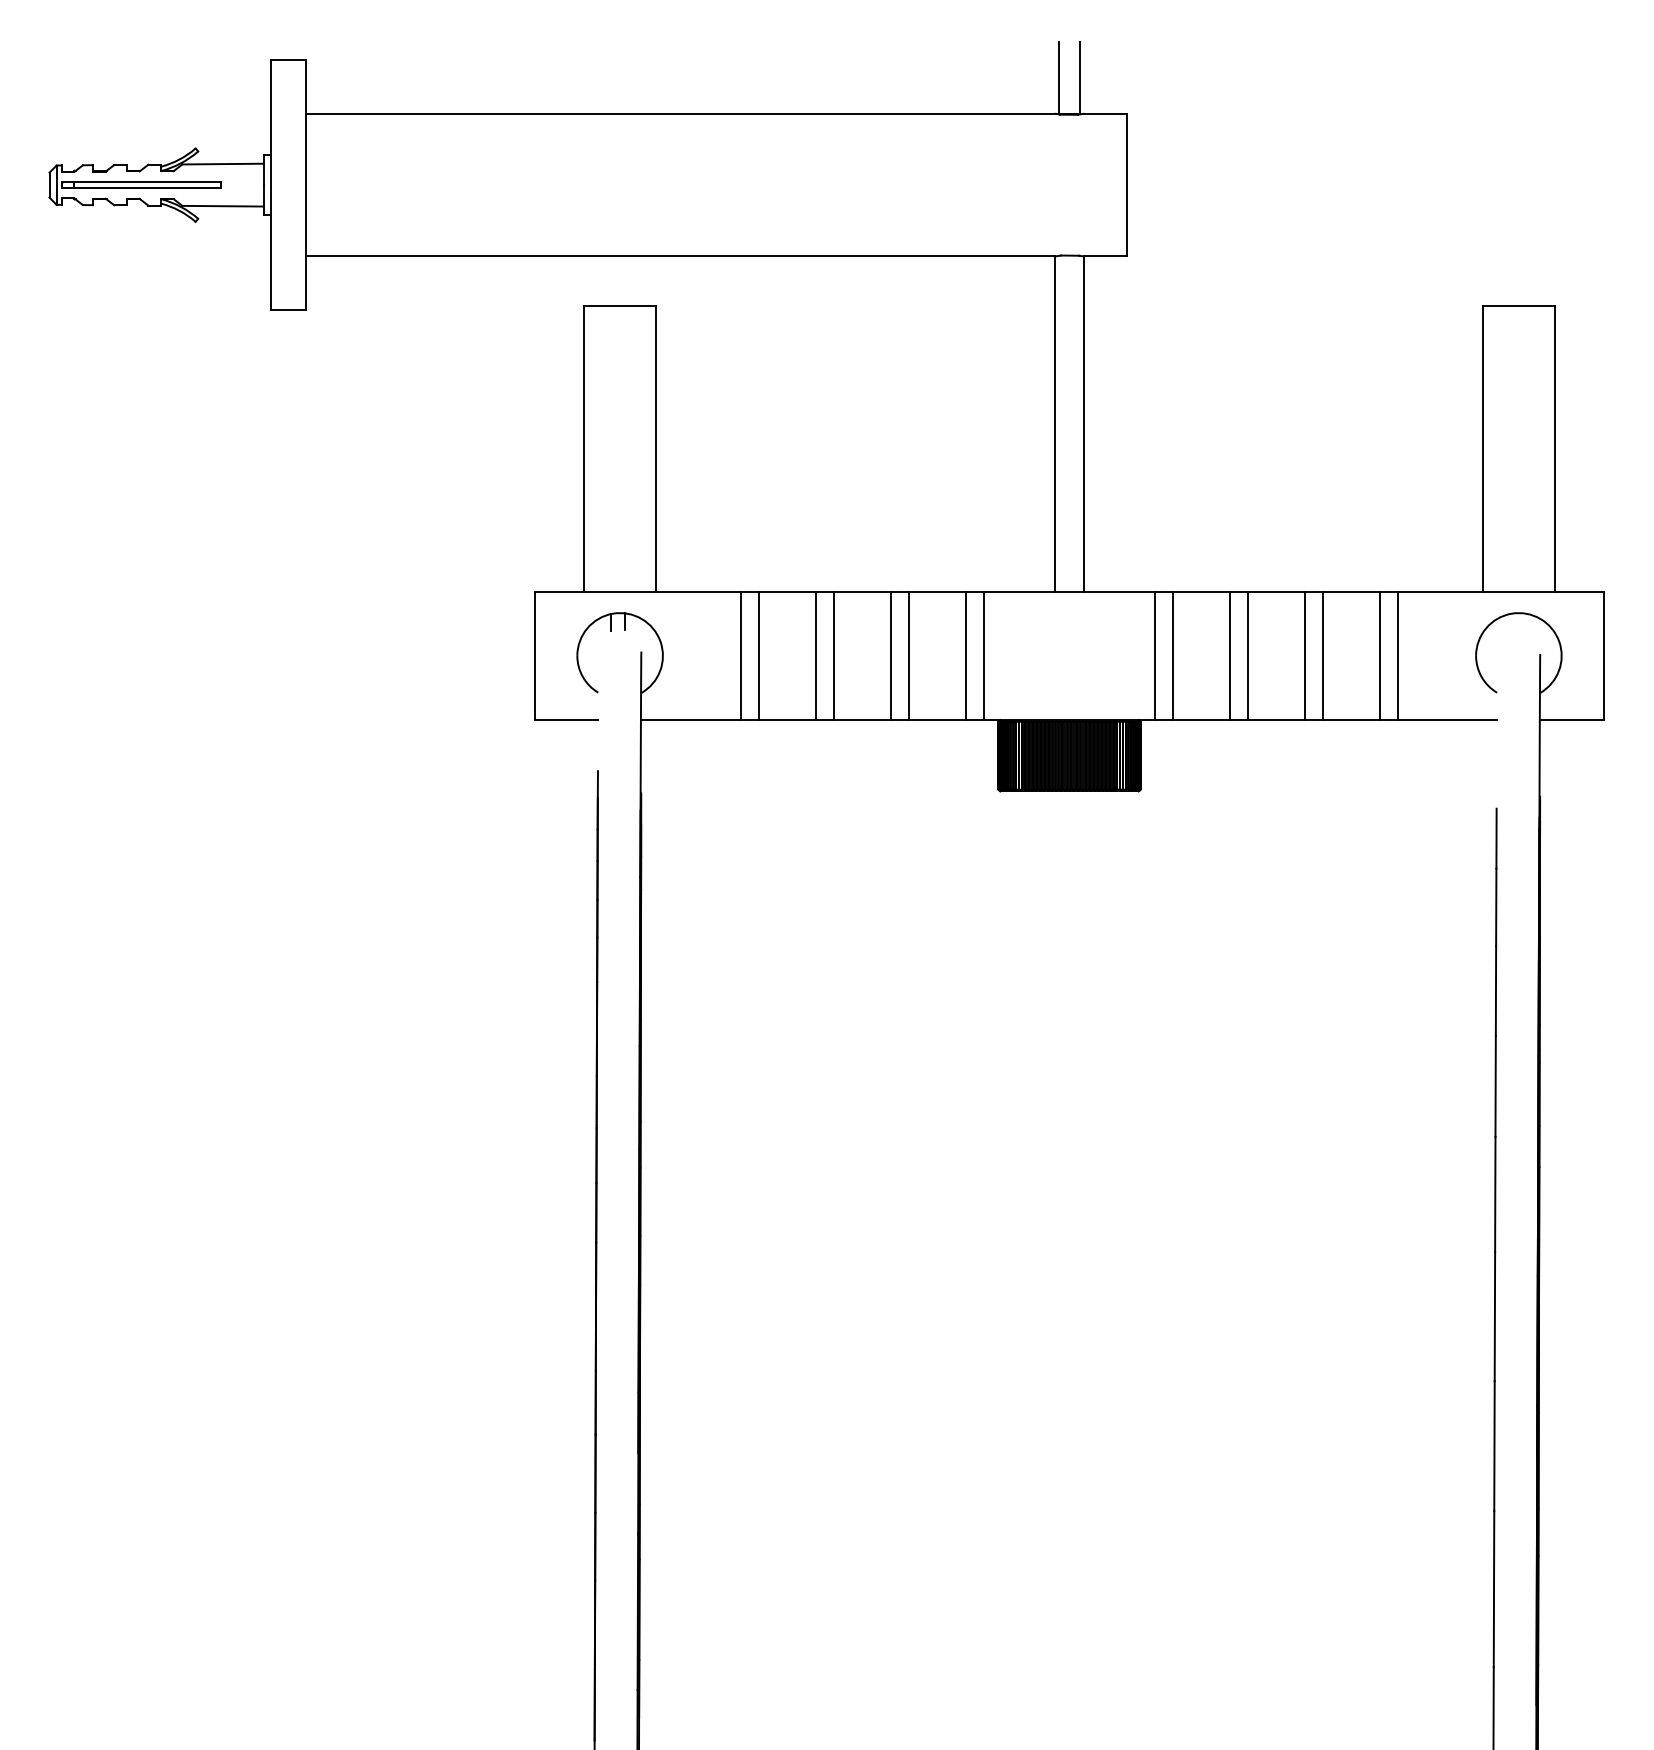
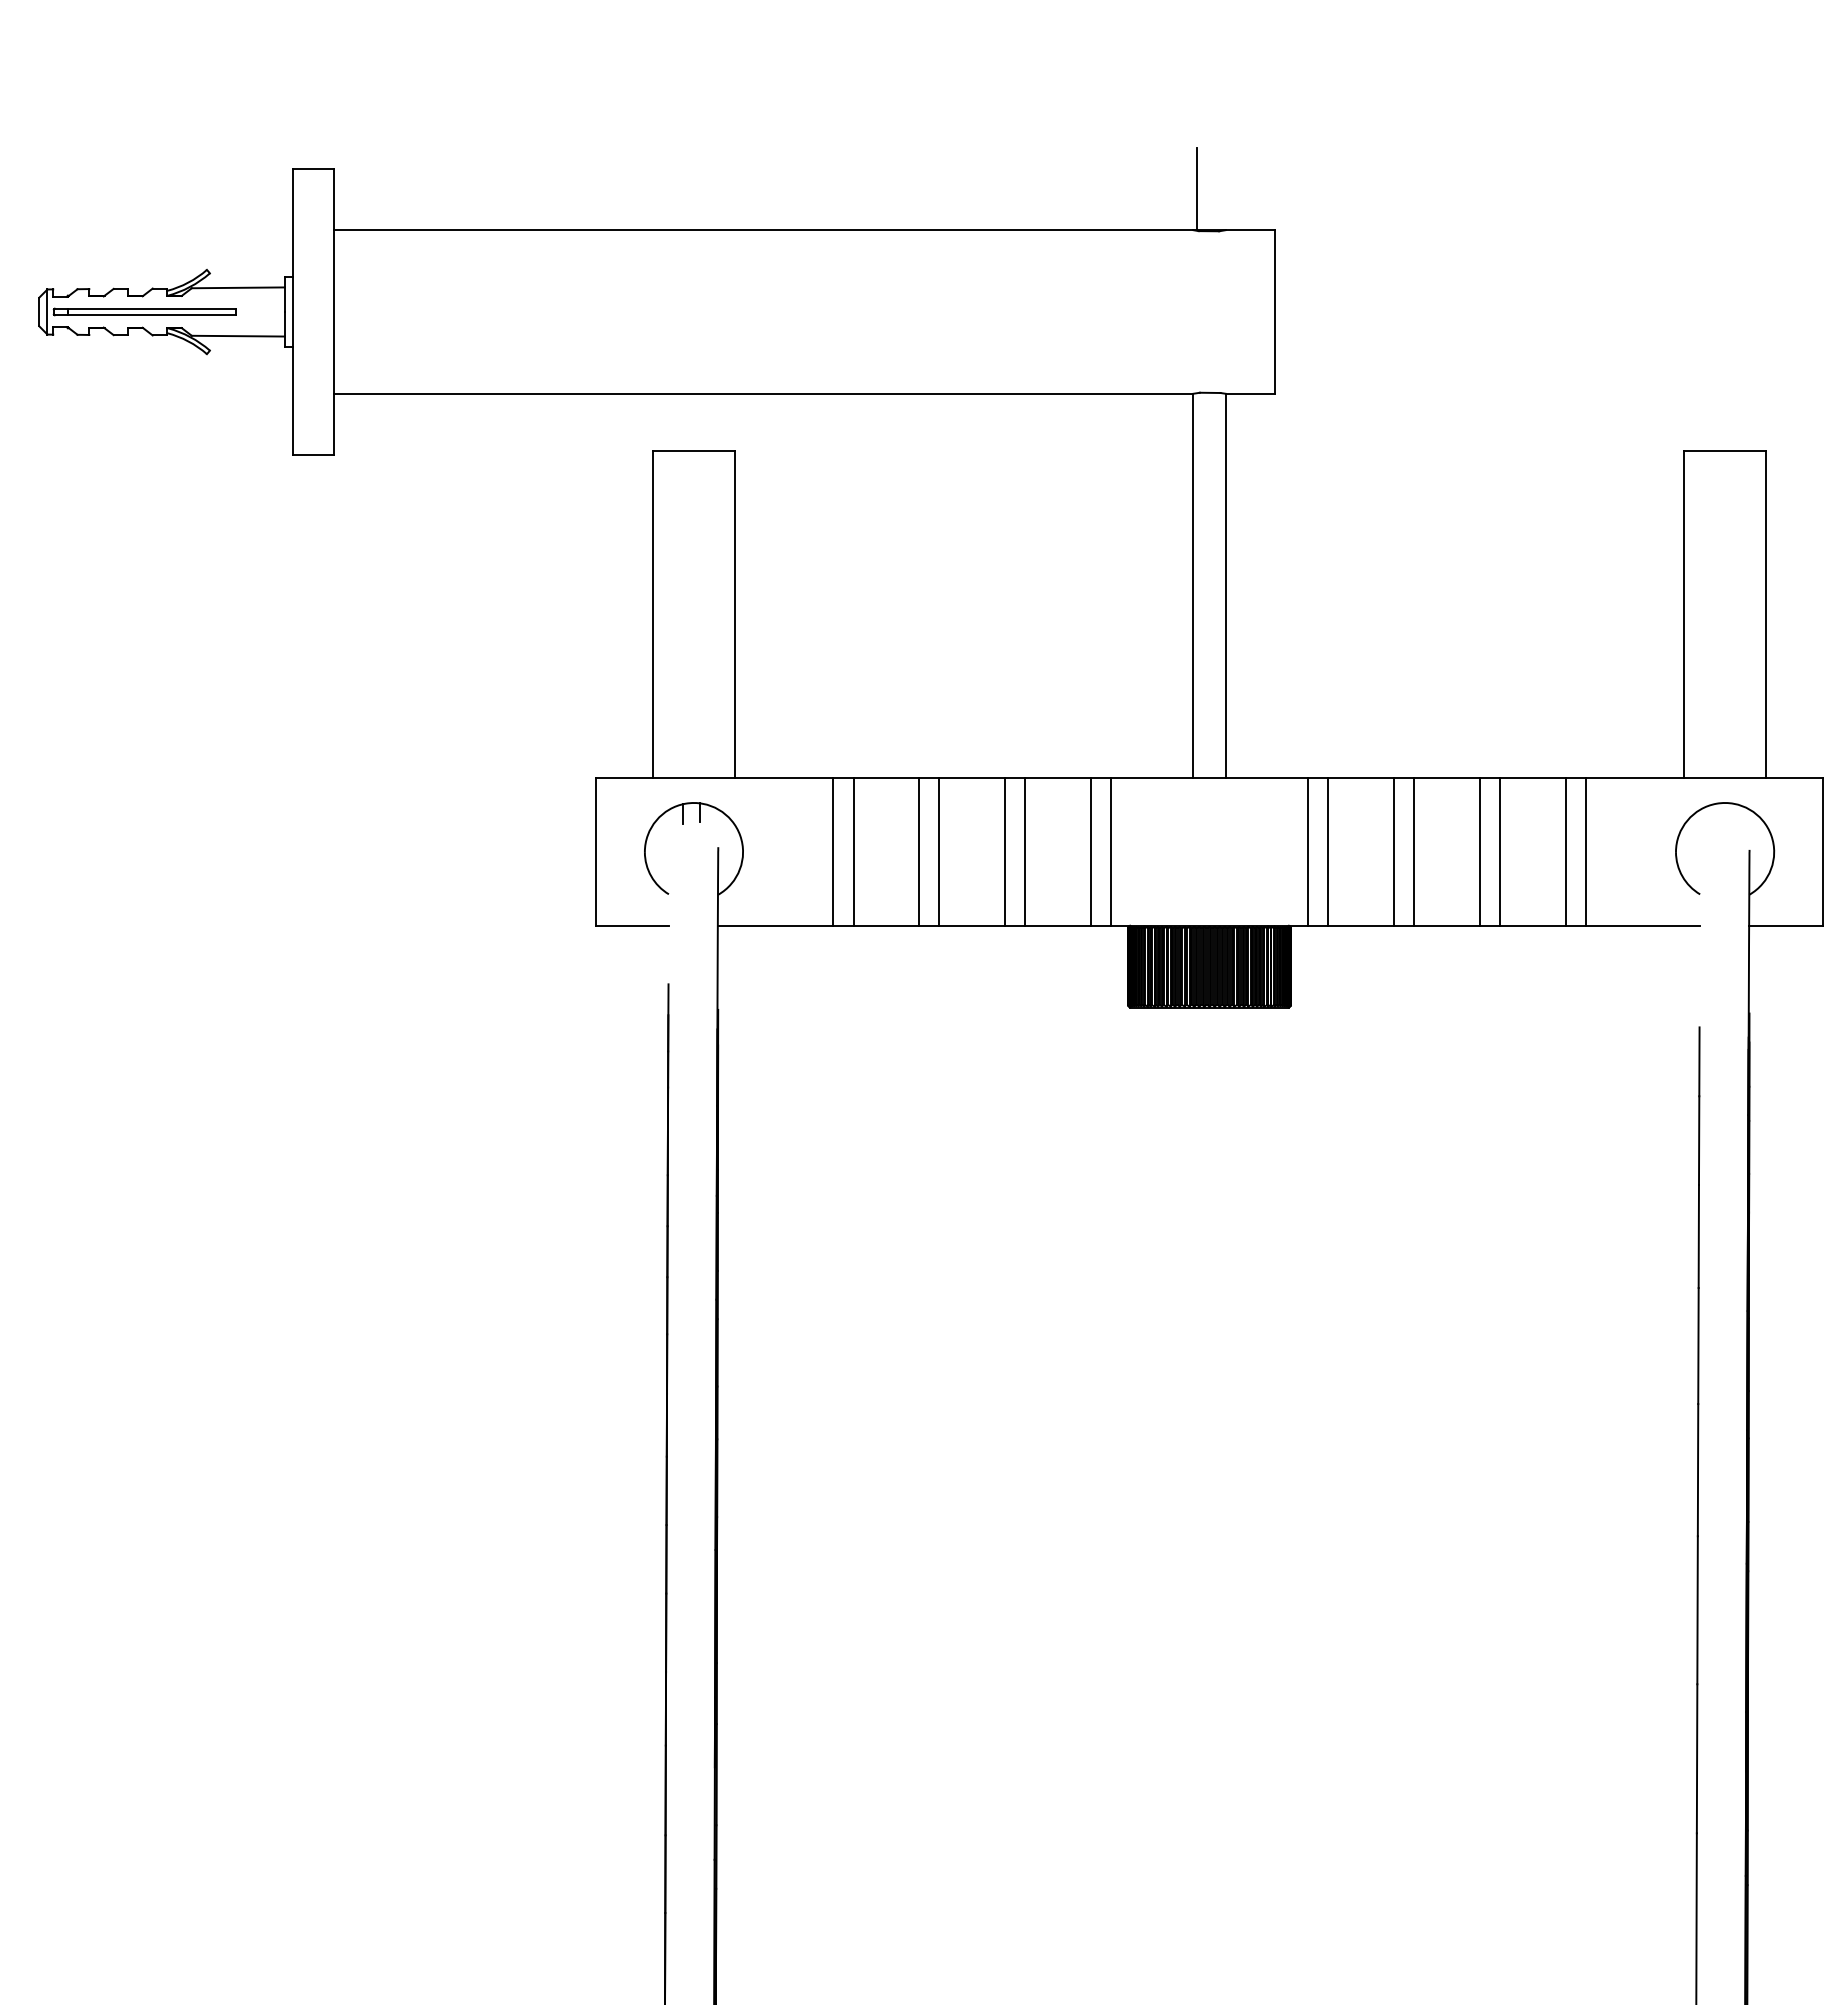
line: (1080, 77) -> (1222, 188), removed

